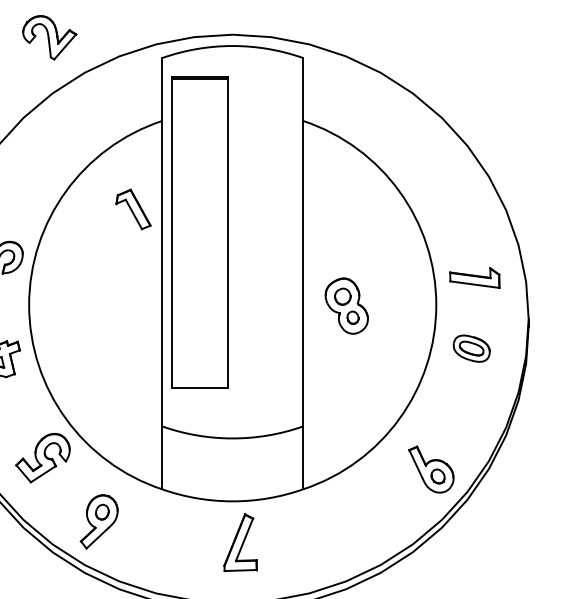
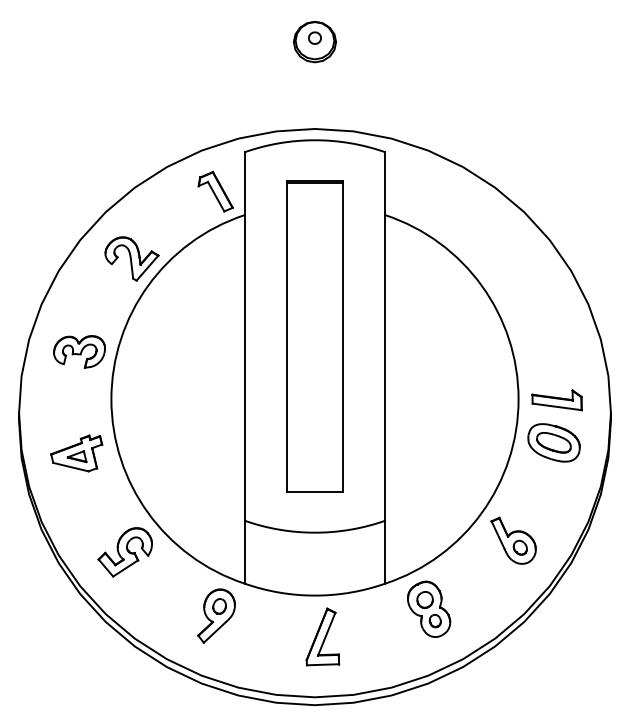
part: (49, 37) -> (131, 258), moved
part: (133, 209) -> (215, 191), moved
part: (199, 232) -> (314, 336), moved
part: (474, 278) -> (556, 400), moved
part: (347, 305) -> (429, 608), moved
part: (471, 348) -> (553, 442), size x1.43
part: (431, 469) -> (513, 540), moved
part: (99, 521) -> (216, 615), moved

